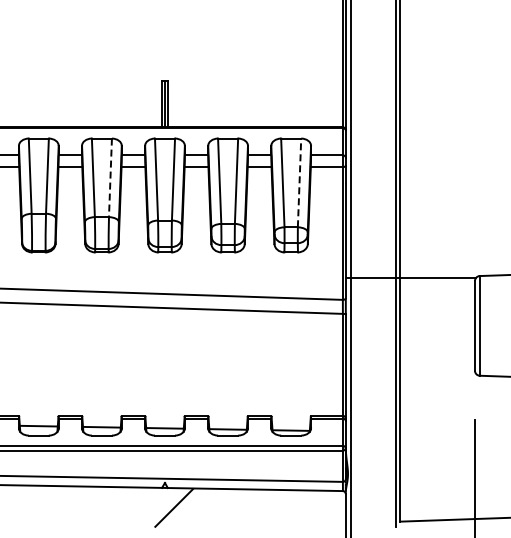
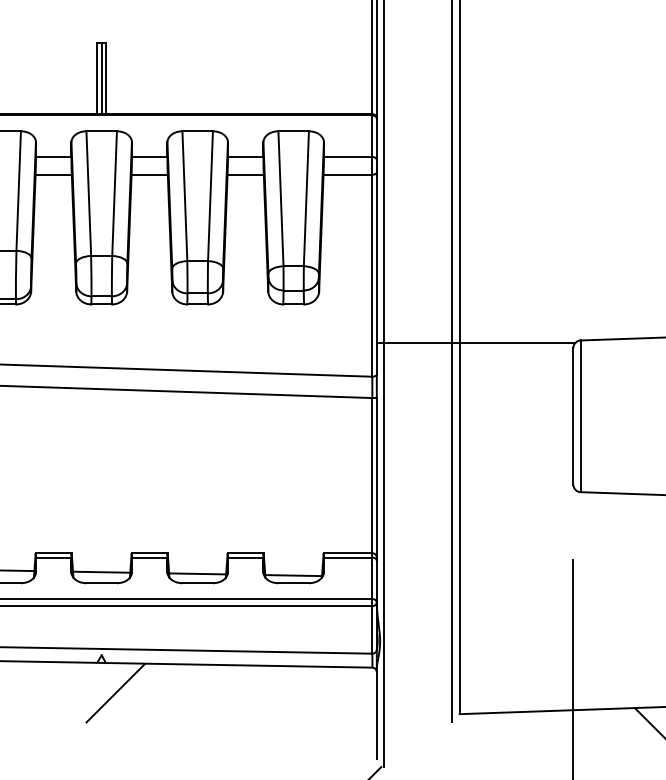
line: (110, 178) -> (18, 192), dashed -> solid
line: (299, 182) -> (306, 198), dashed -> solid

